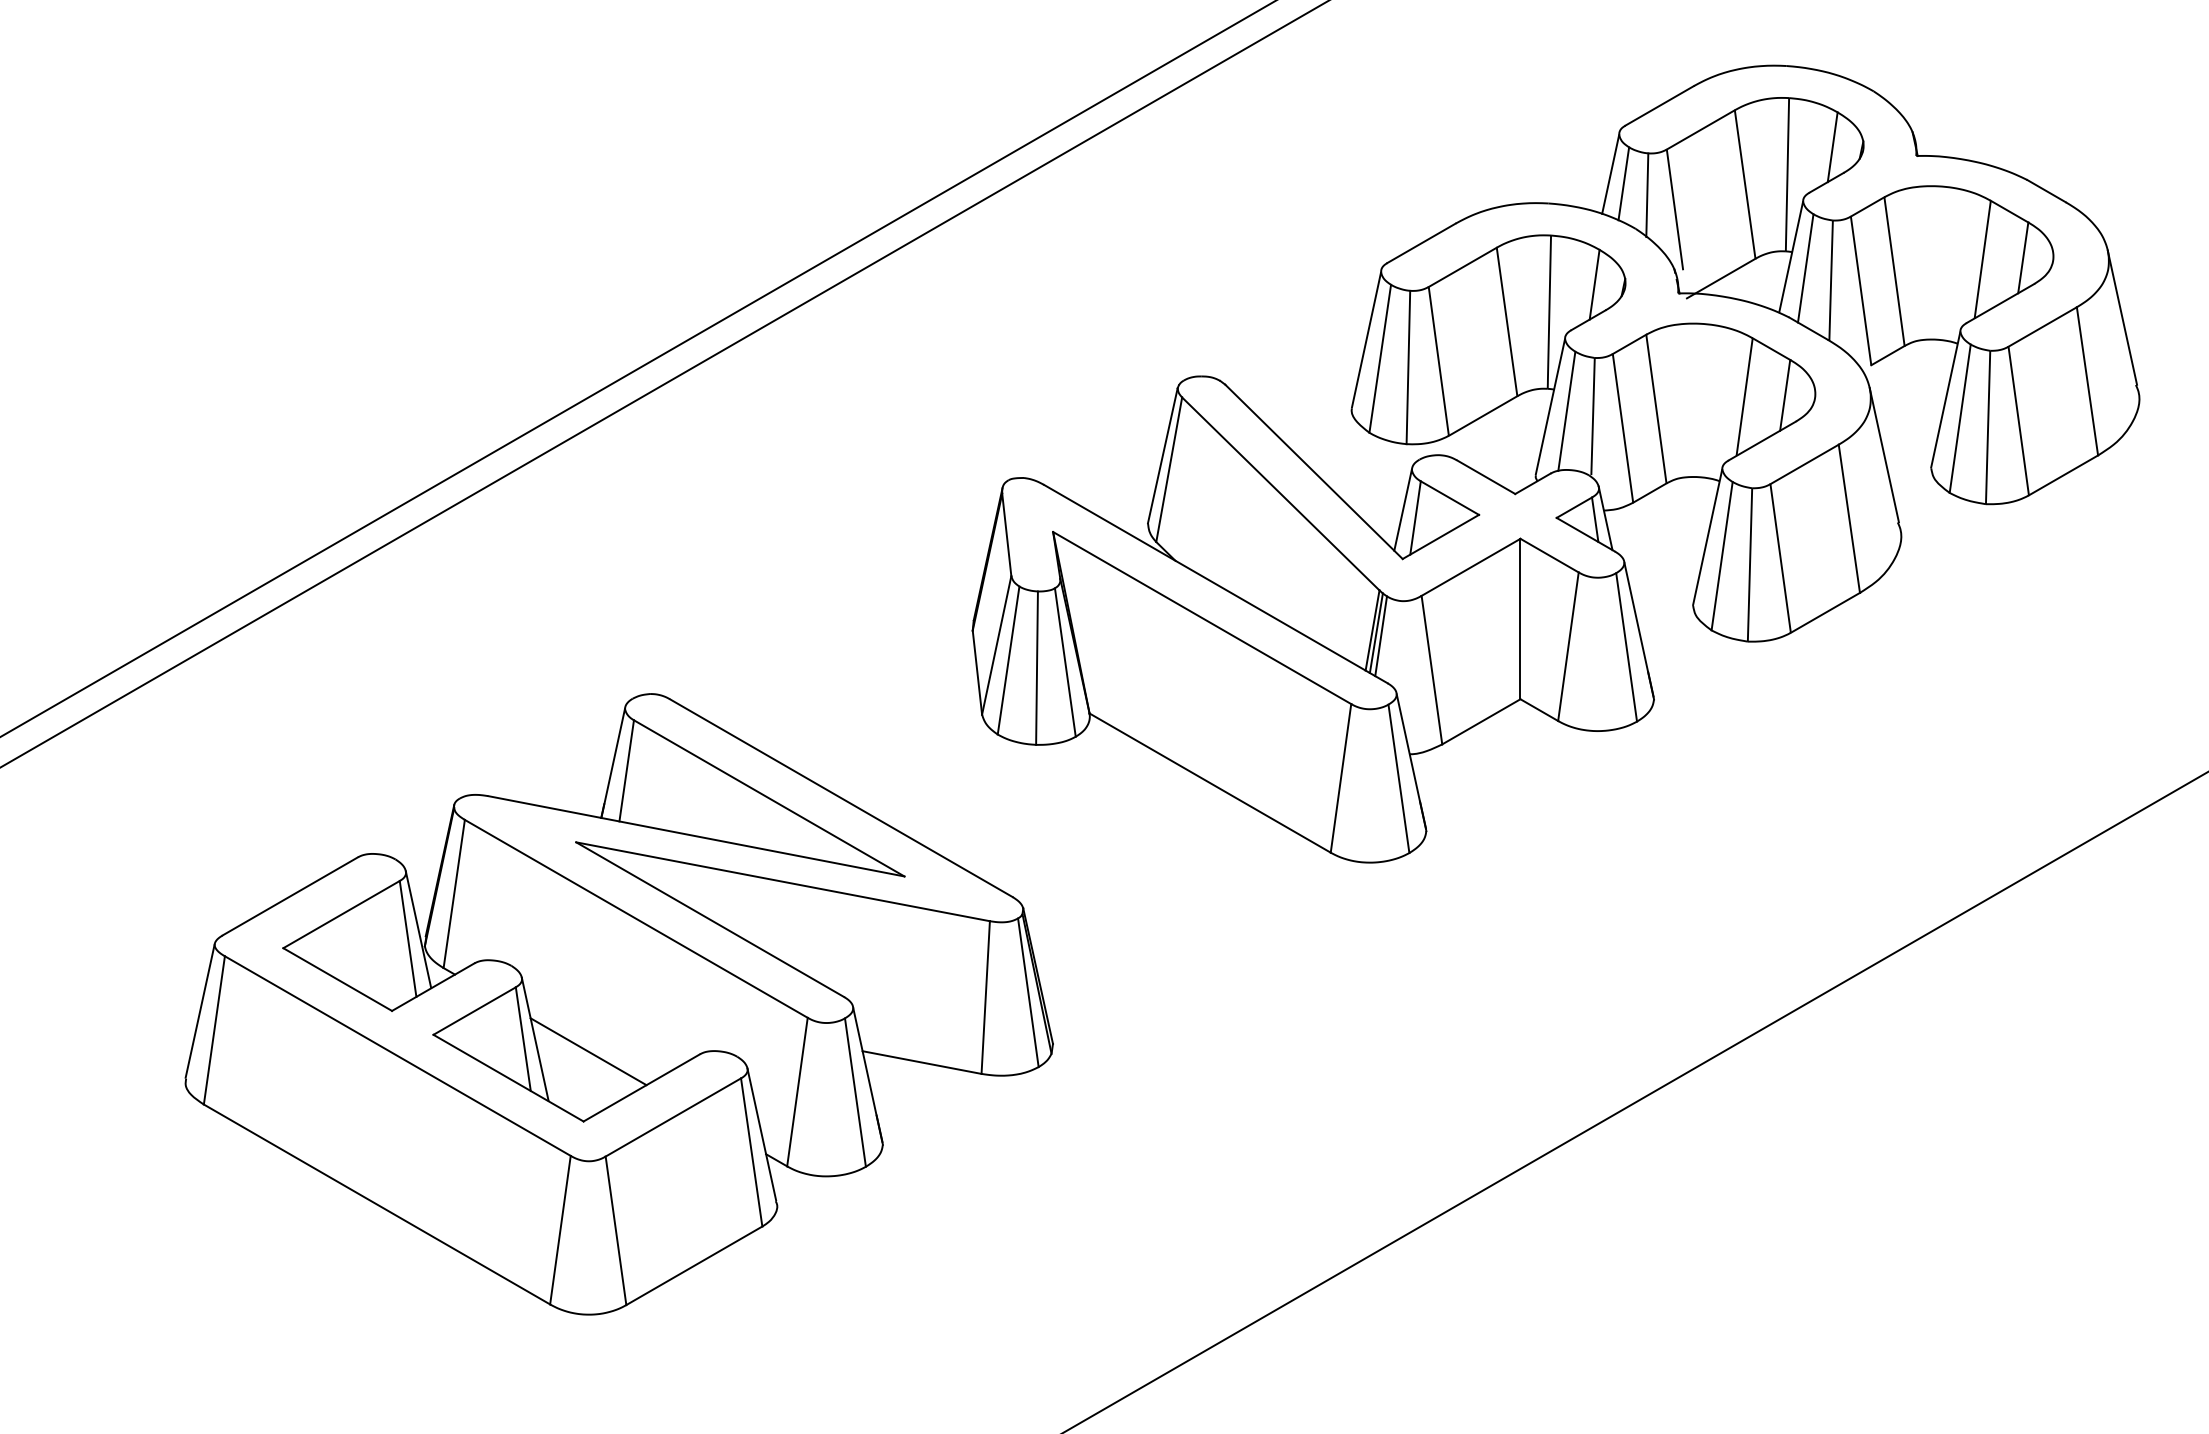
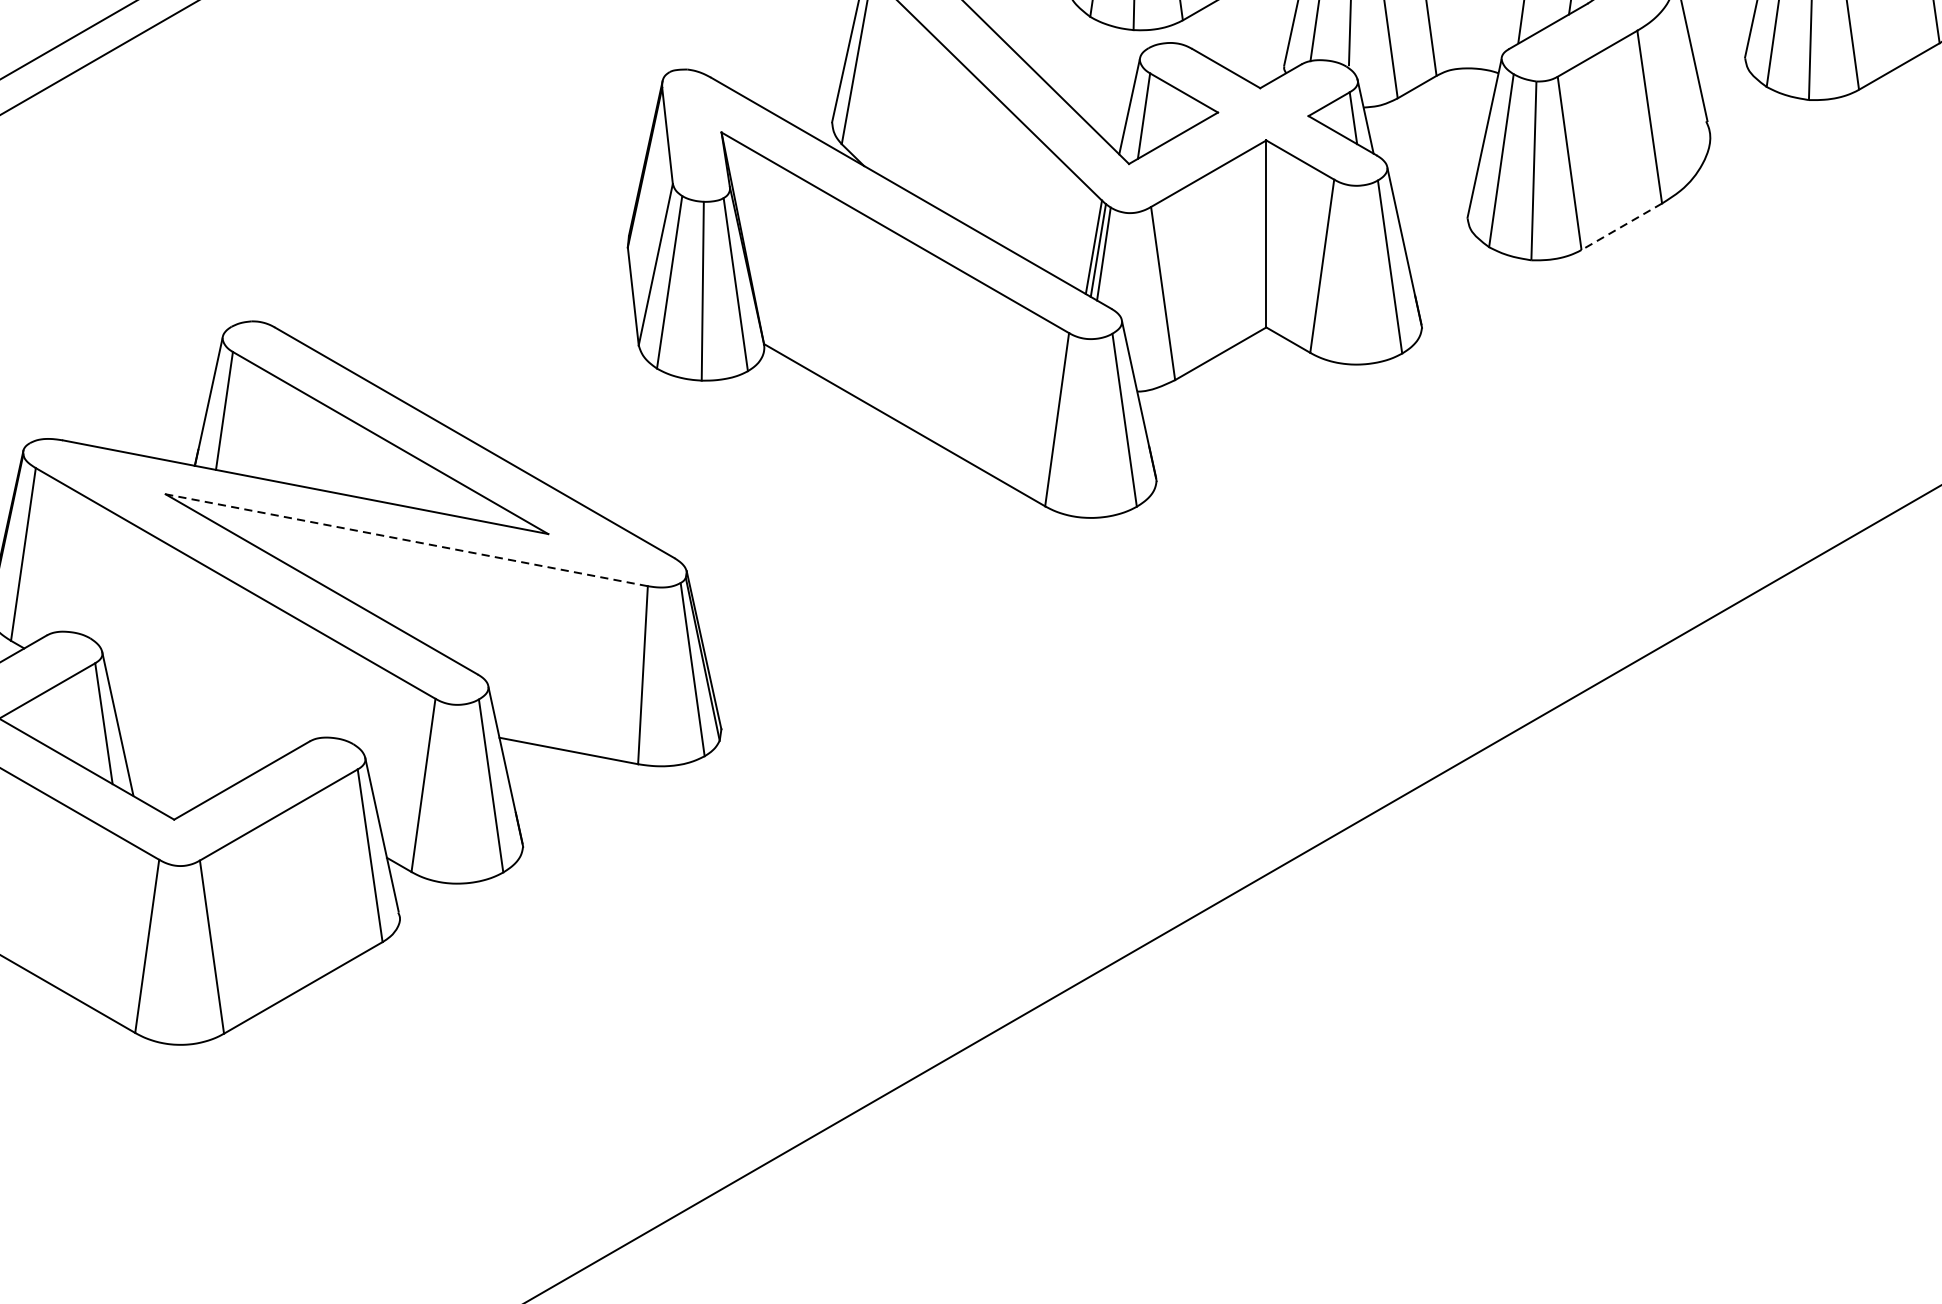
line: (1825, 612) -> (1621, 226), solid -> dashed
line: (783, 881) -> (407, 539), solid -> dashed
line: (588, 1051) -> (179, 738), removed

